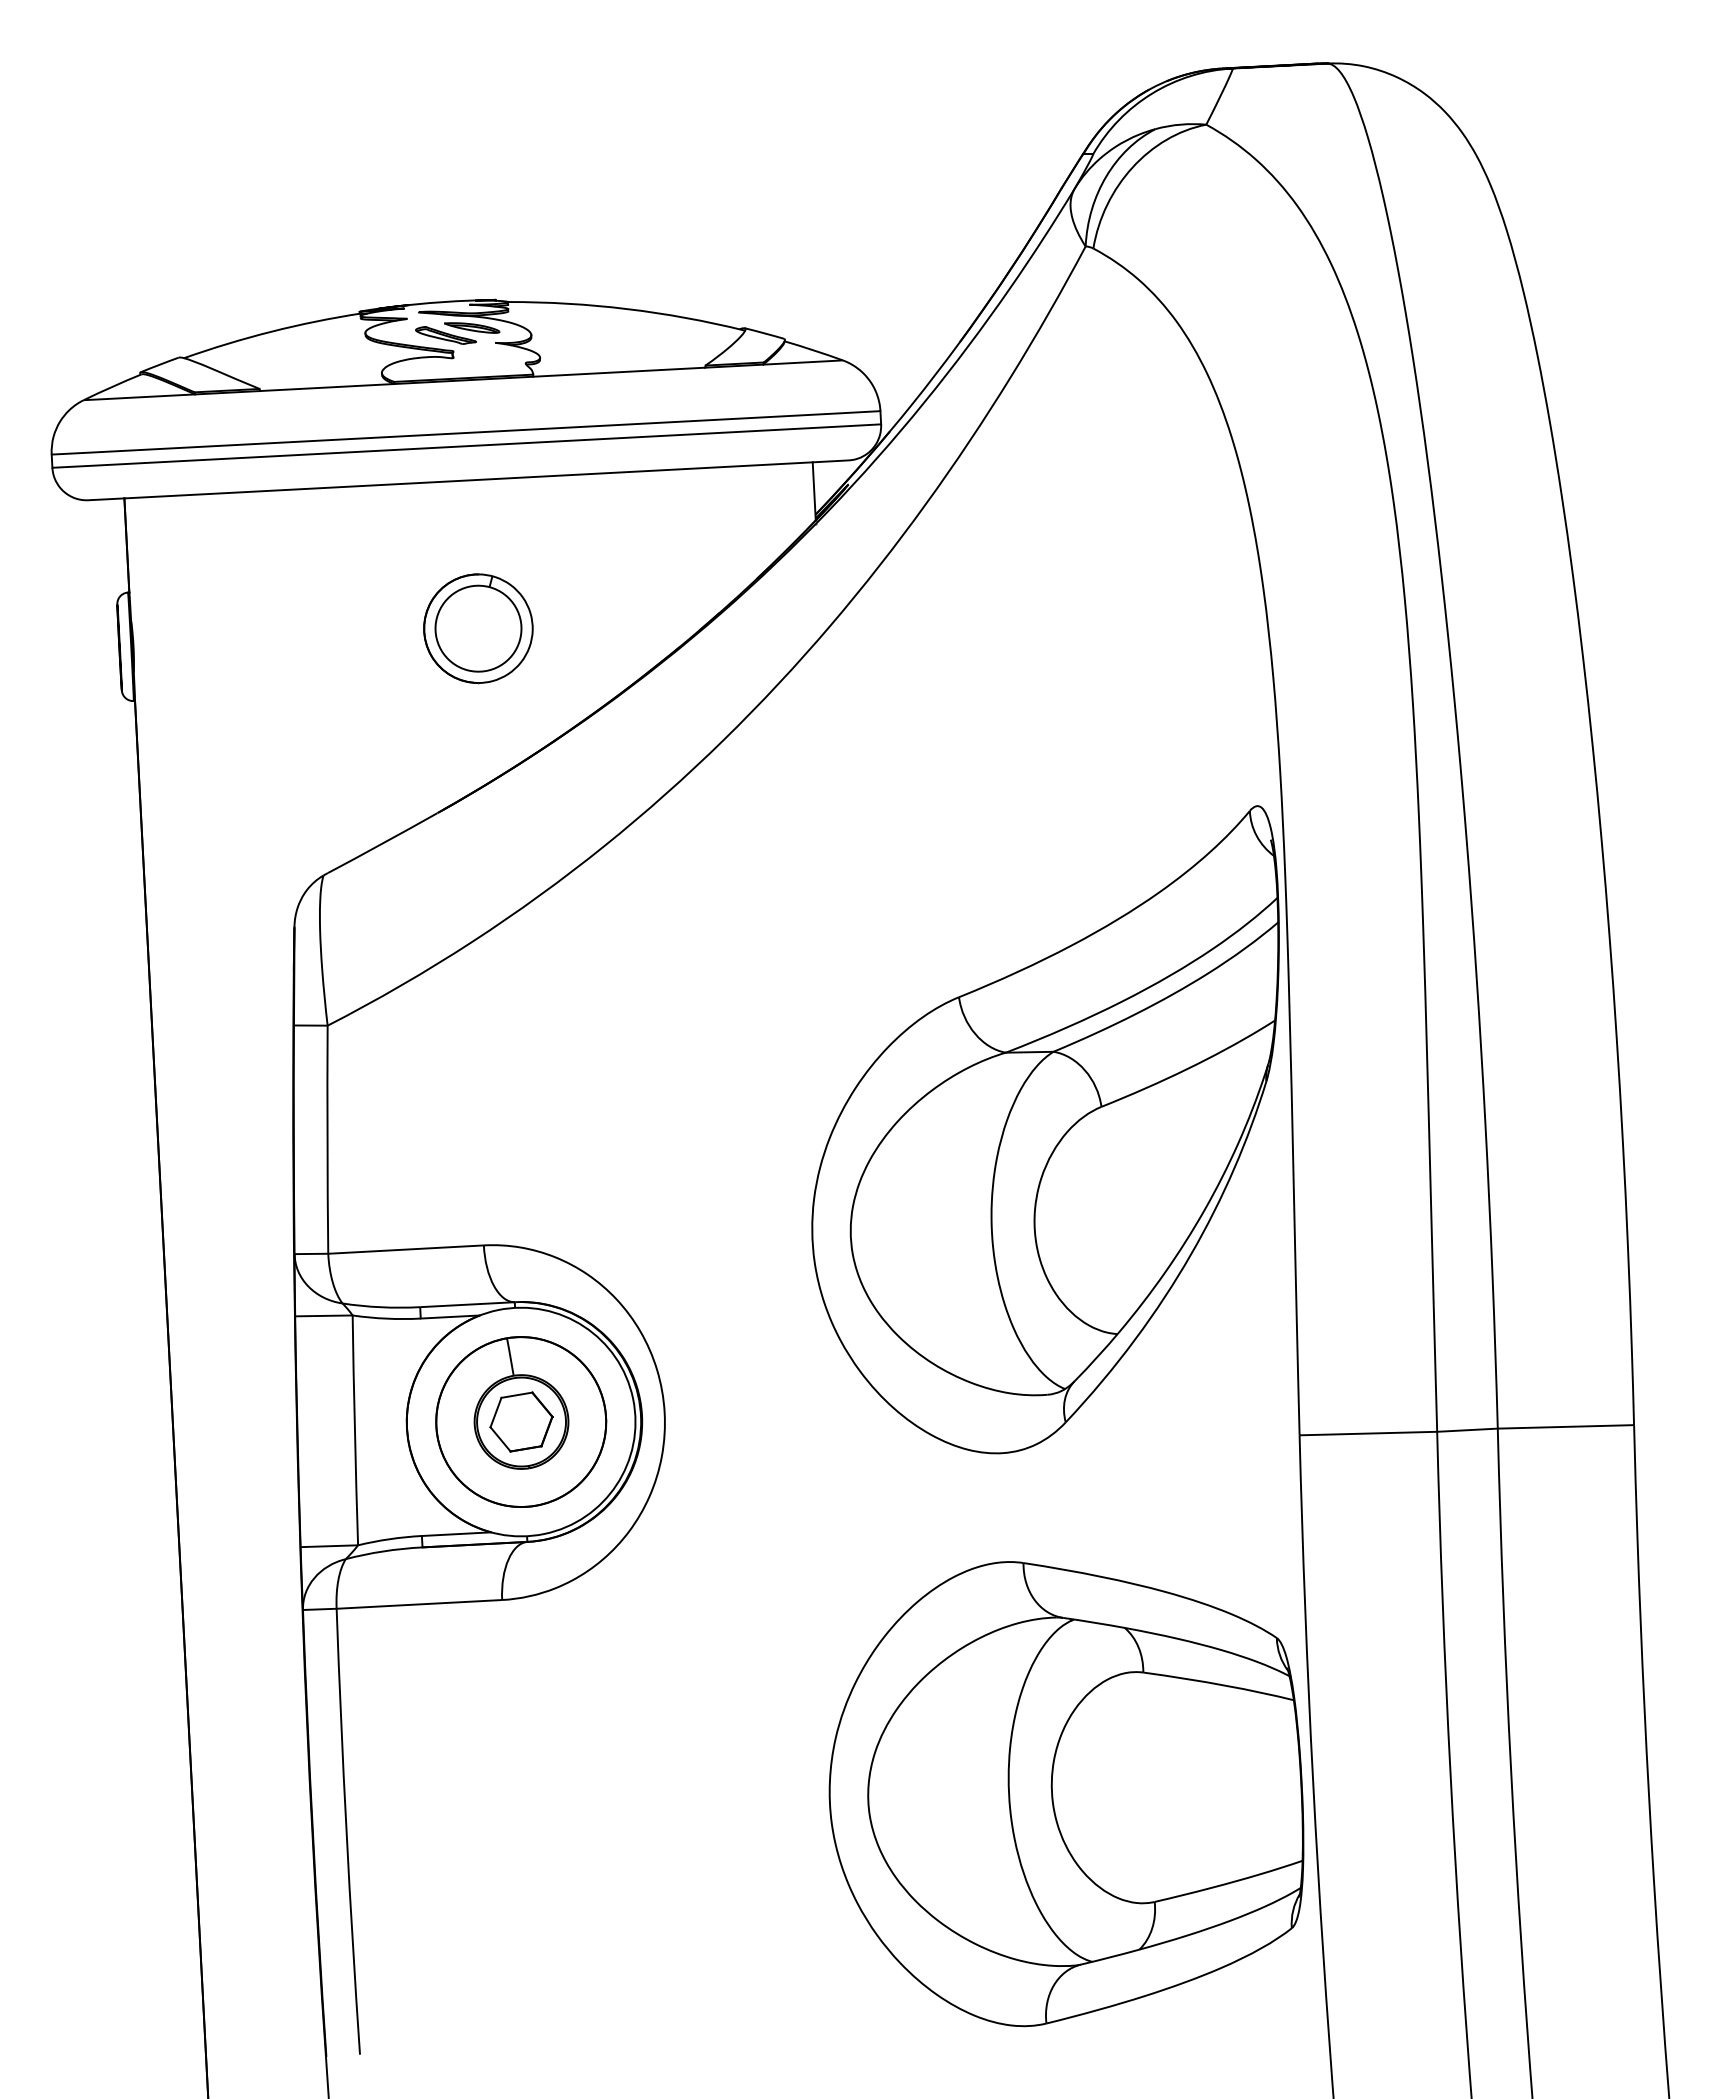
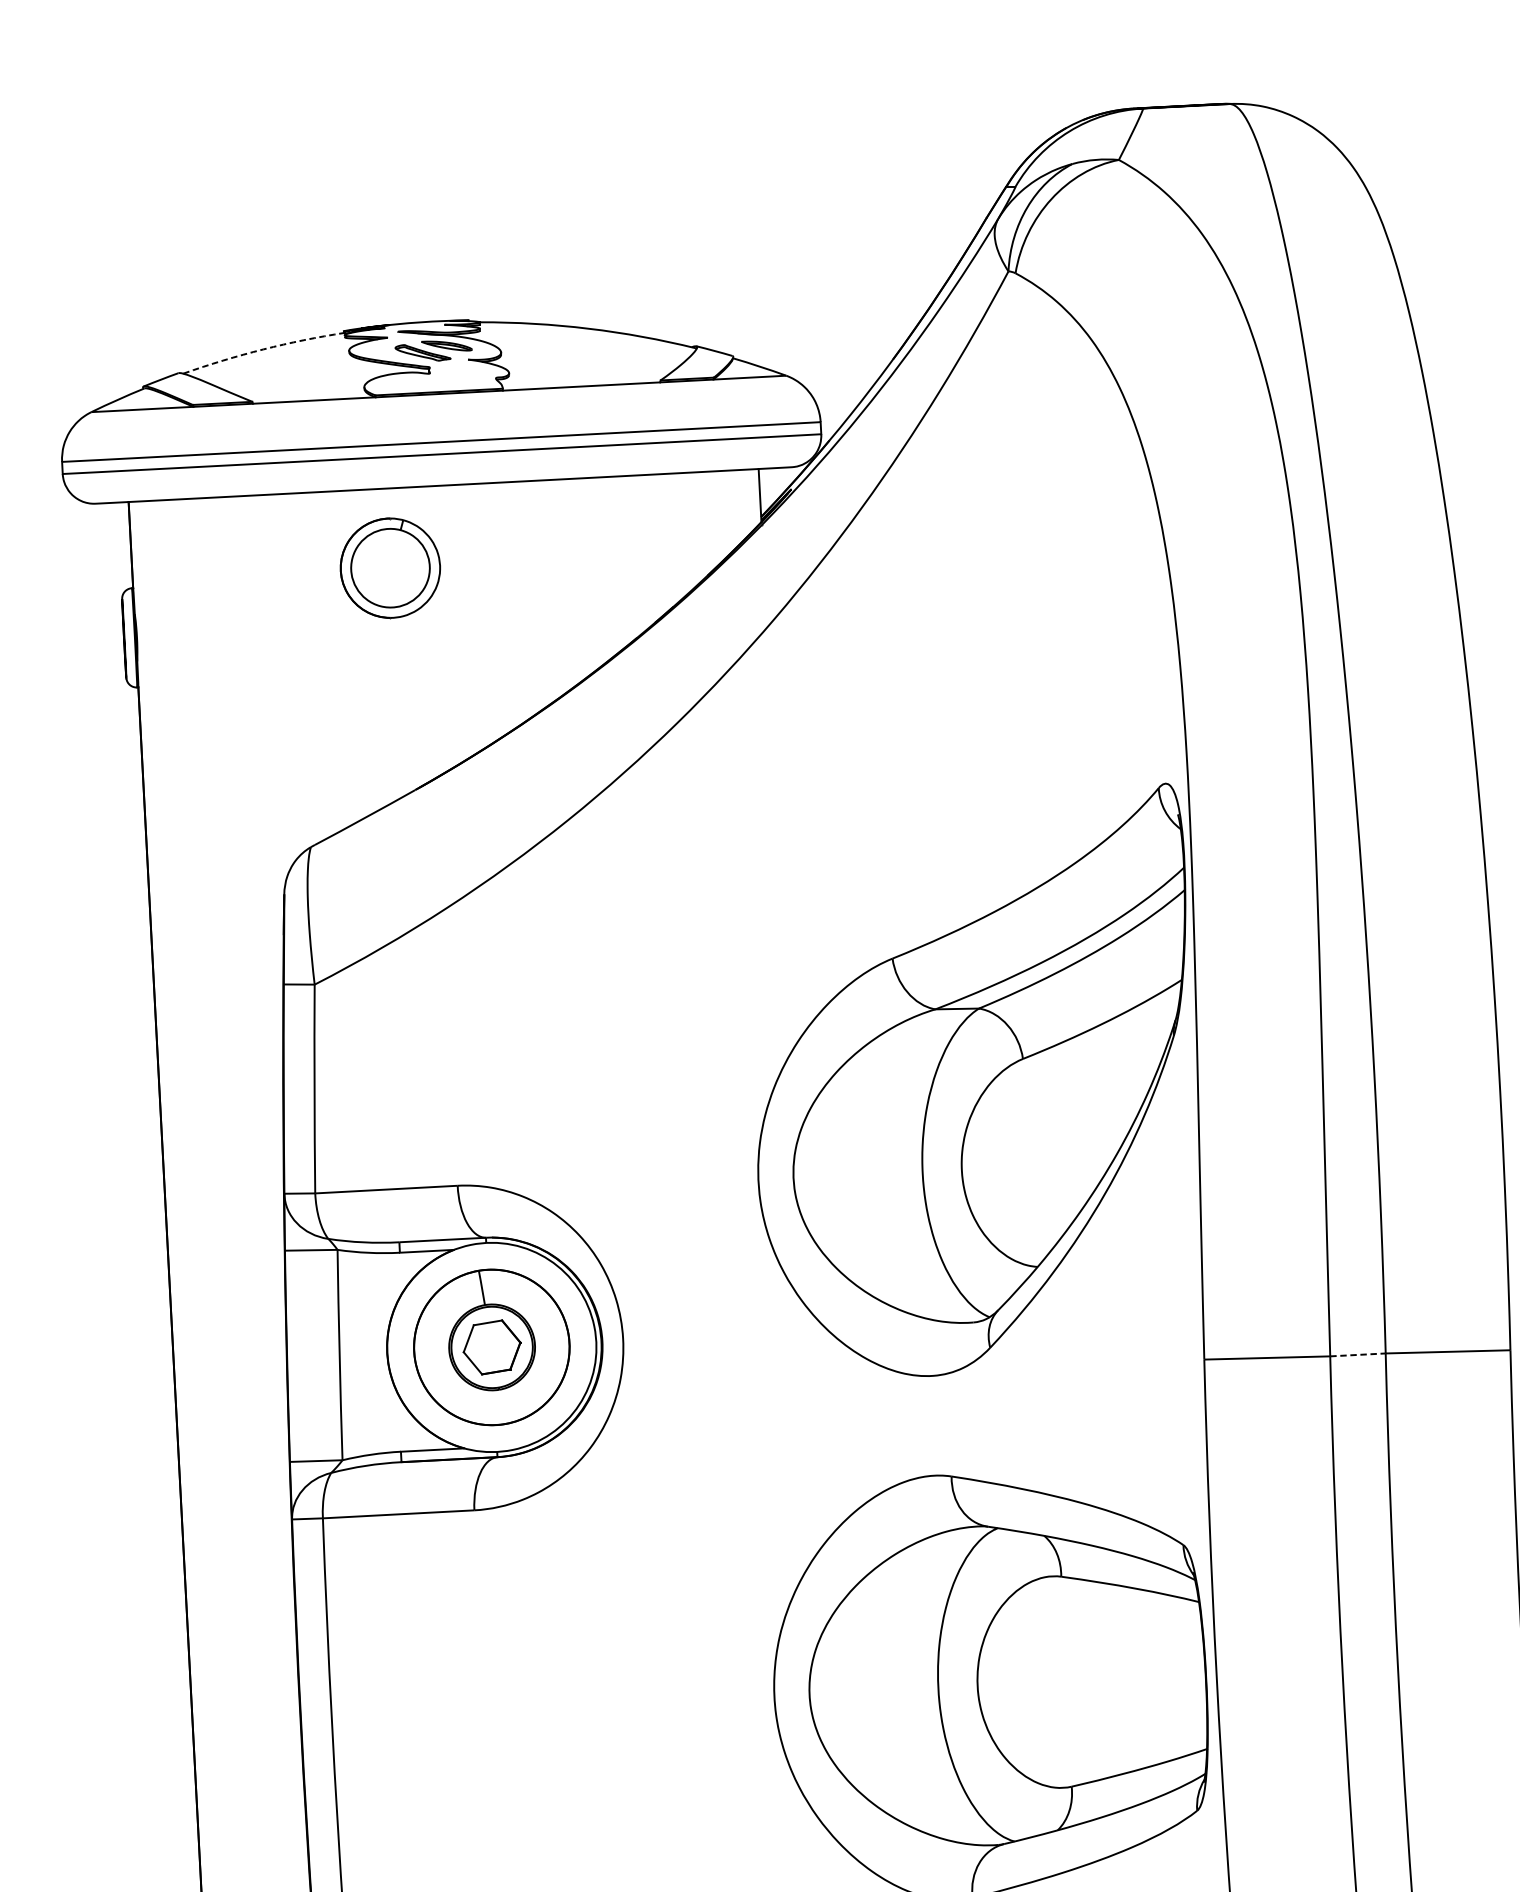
arc: (271, 331) -> (263, 349), solid -> dashed
part: (478, 628) -> (390, 568), moved
line: (1467, 1430) -> (1357, 1355), solid -> dashed

